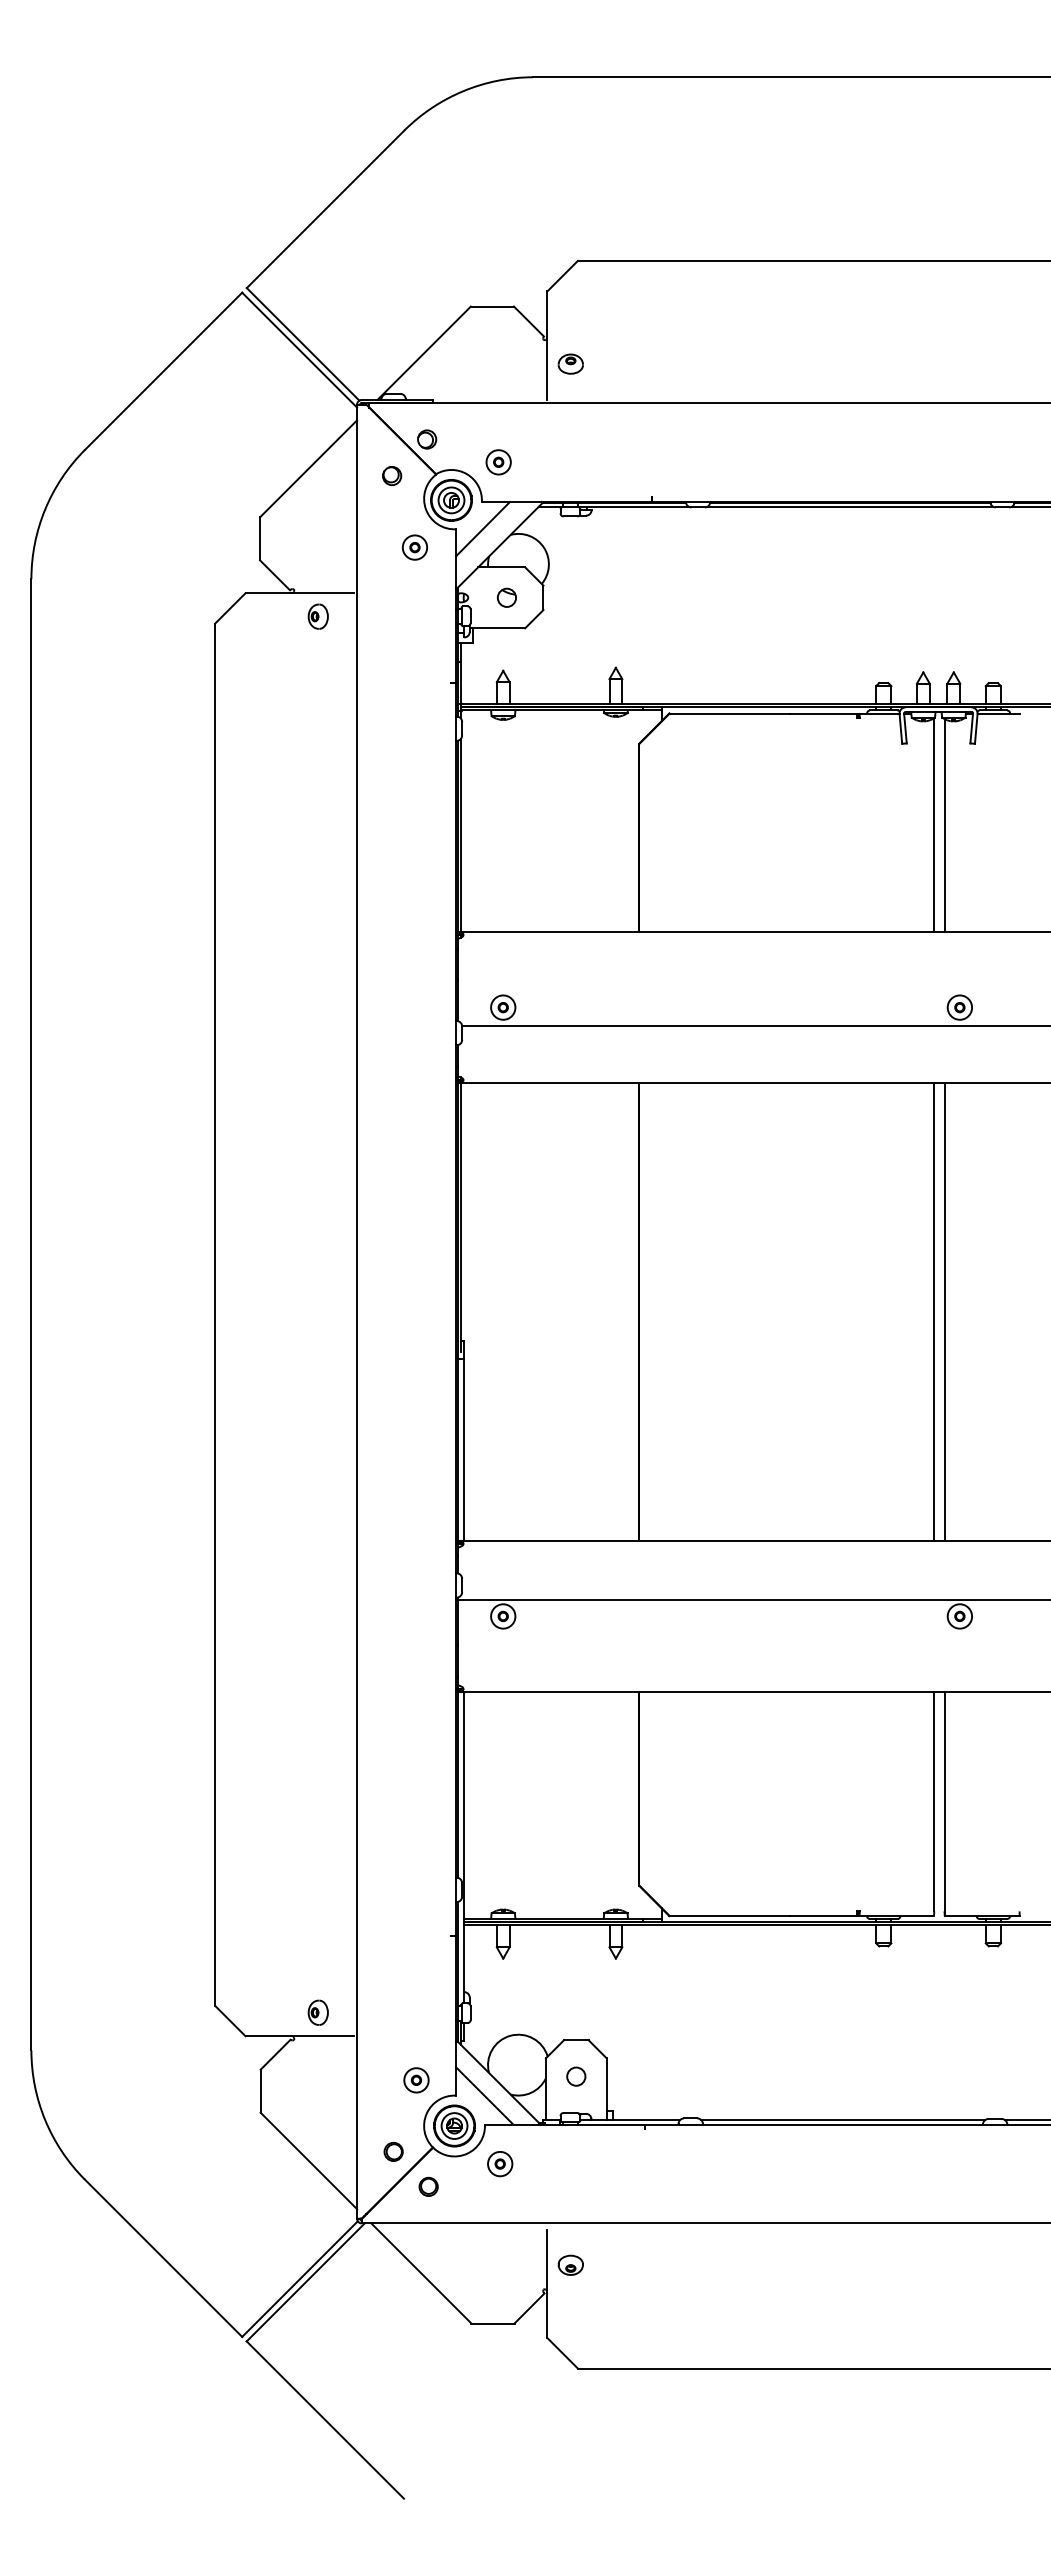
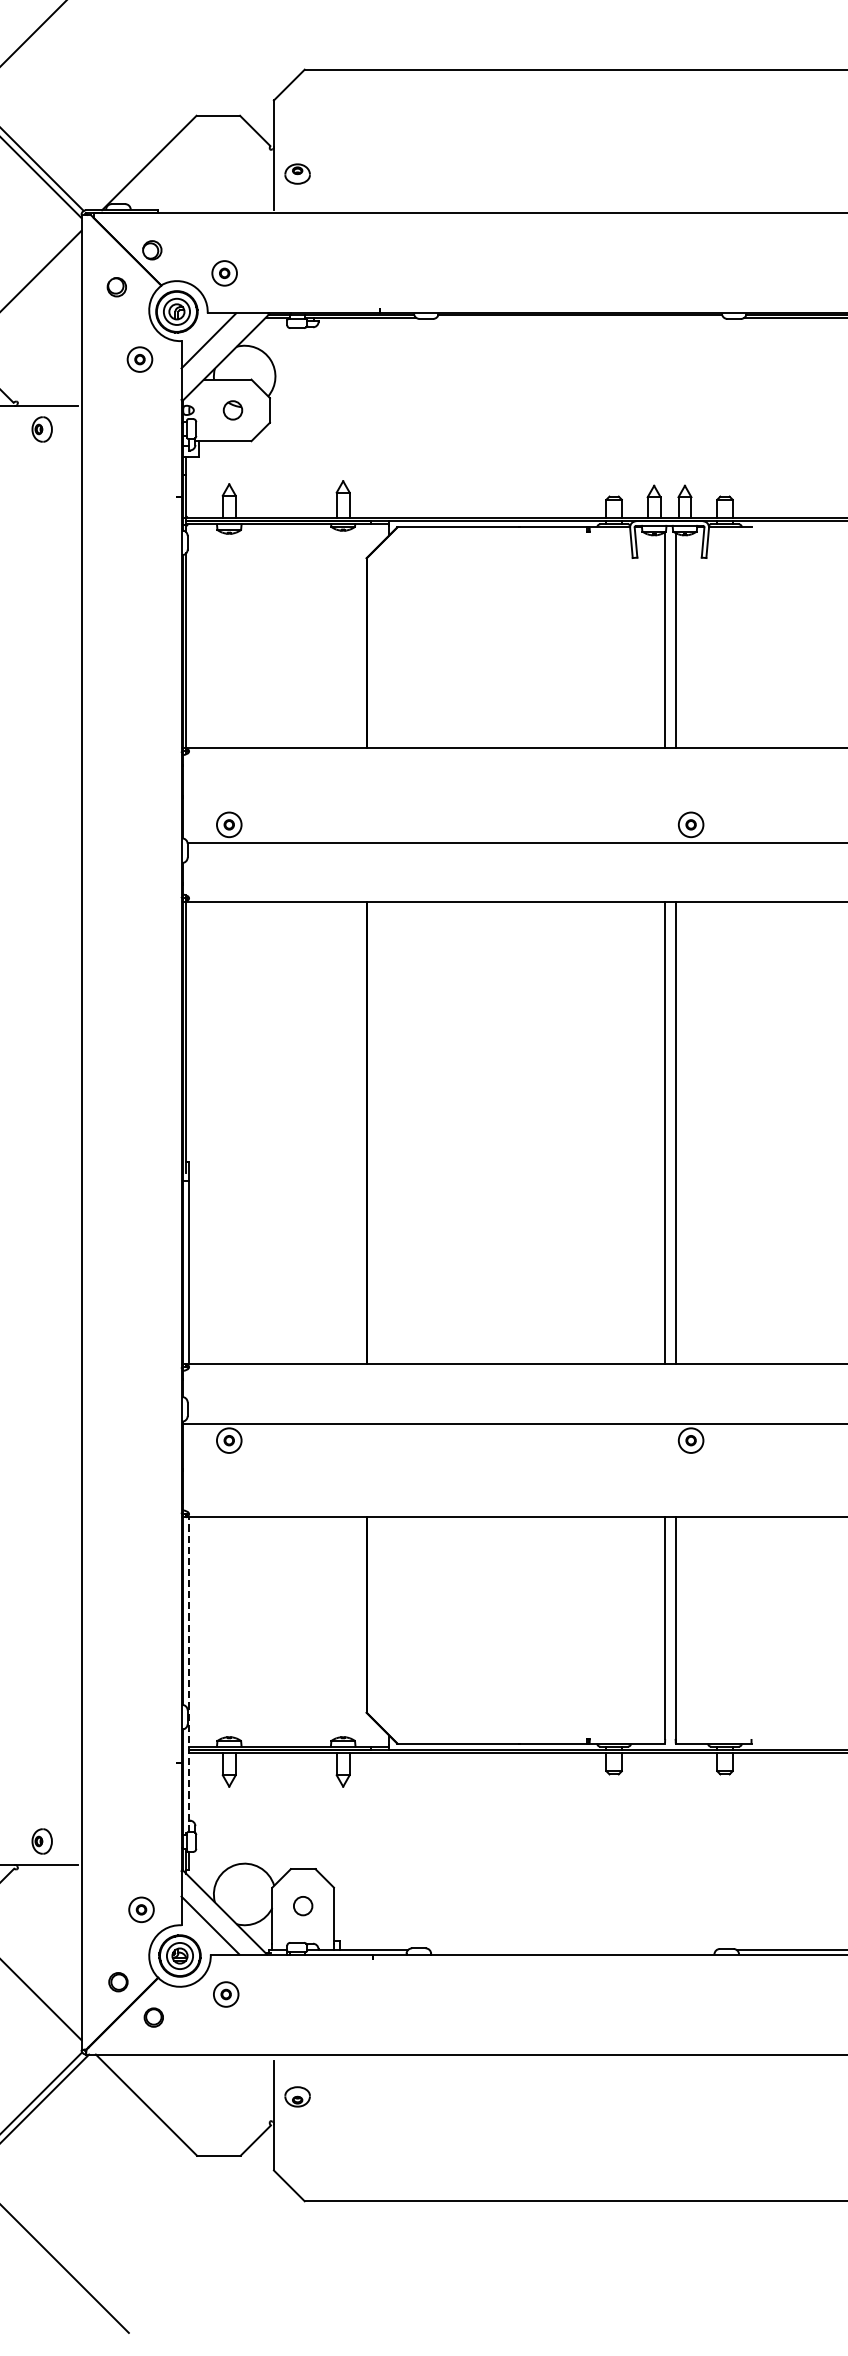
line: (849, 506) -> (579, 318), removed
line: (463, 1847) -> (189, 1674), solid -> dashed
line: (843, 2119) -> (573, 1949), removed

